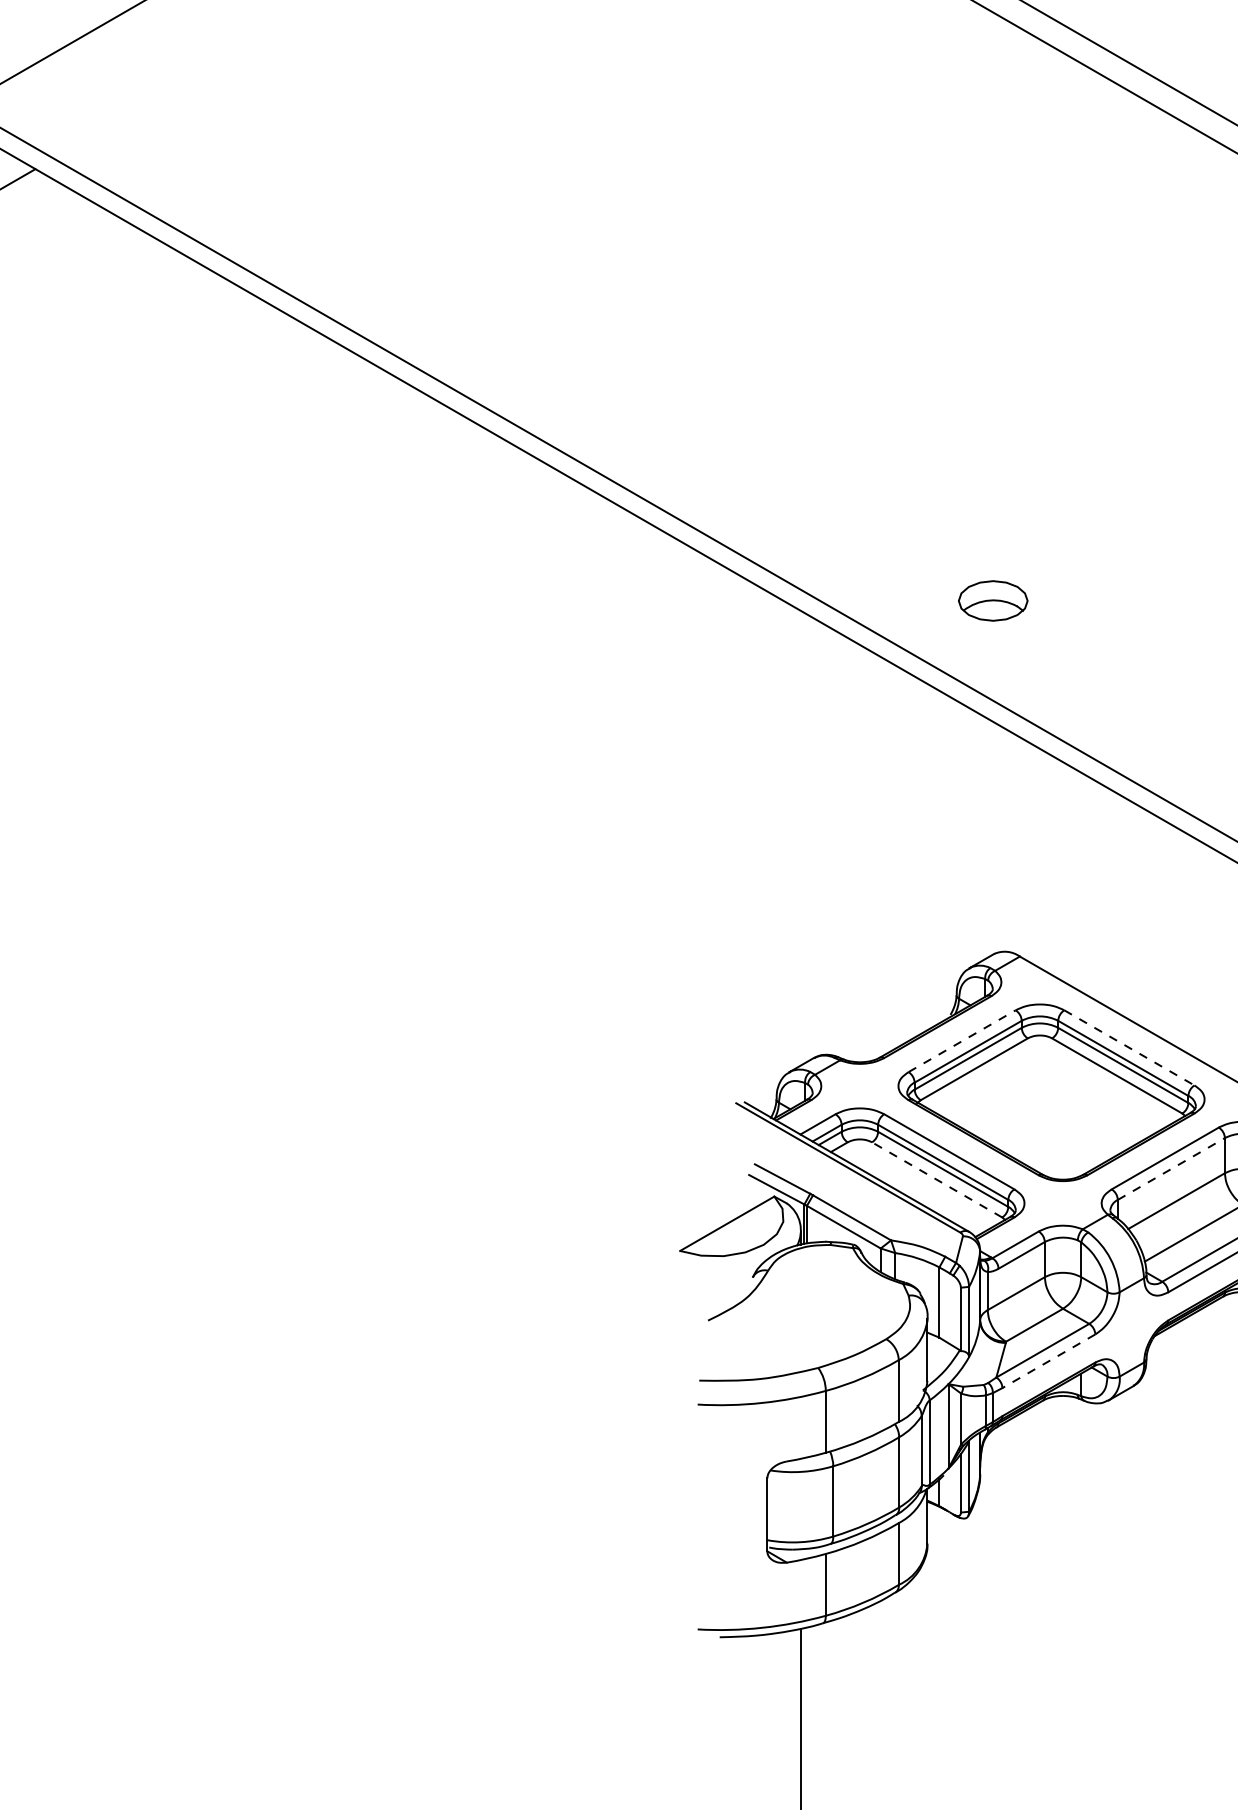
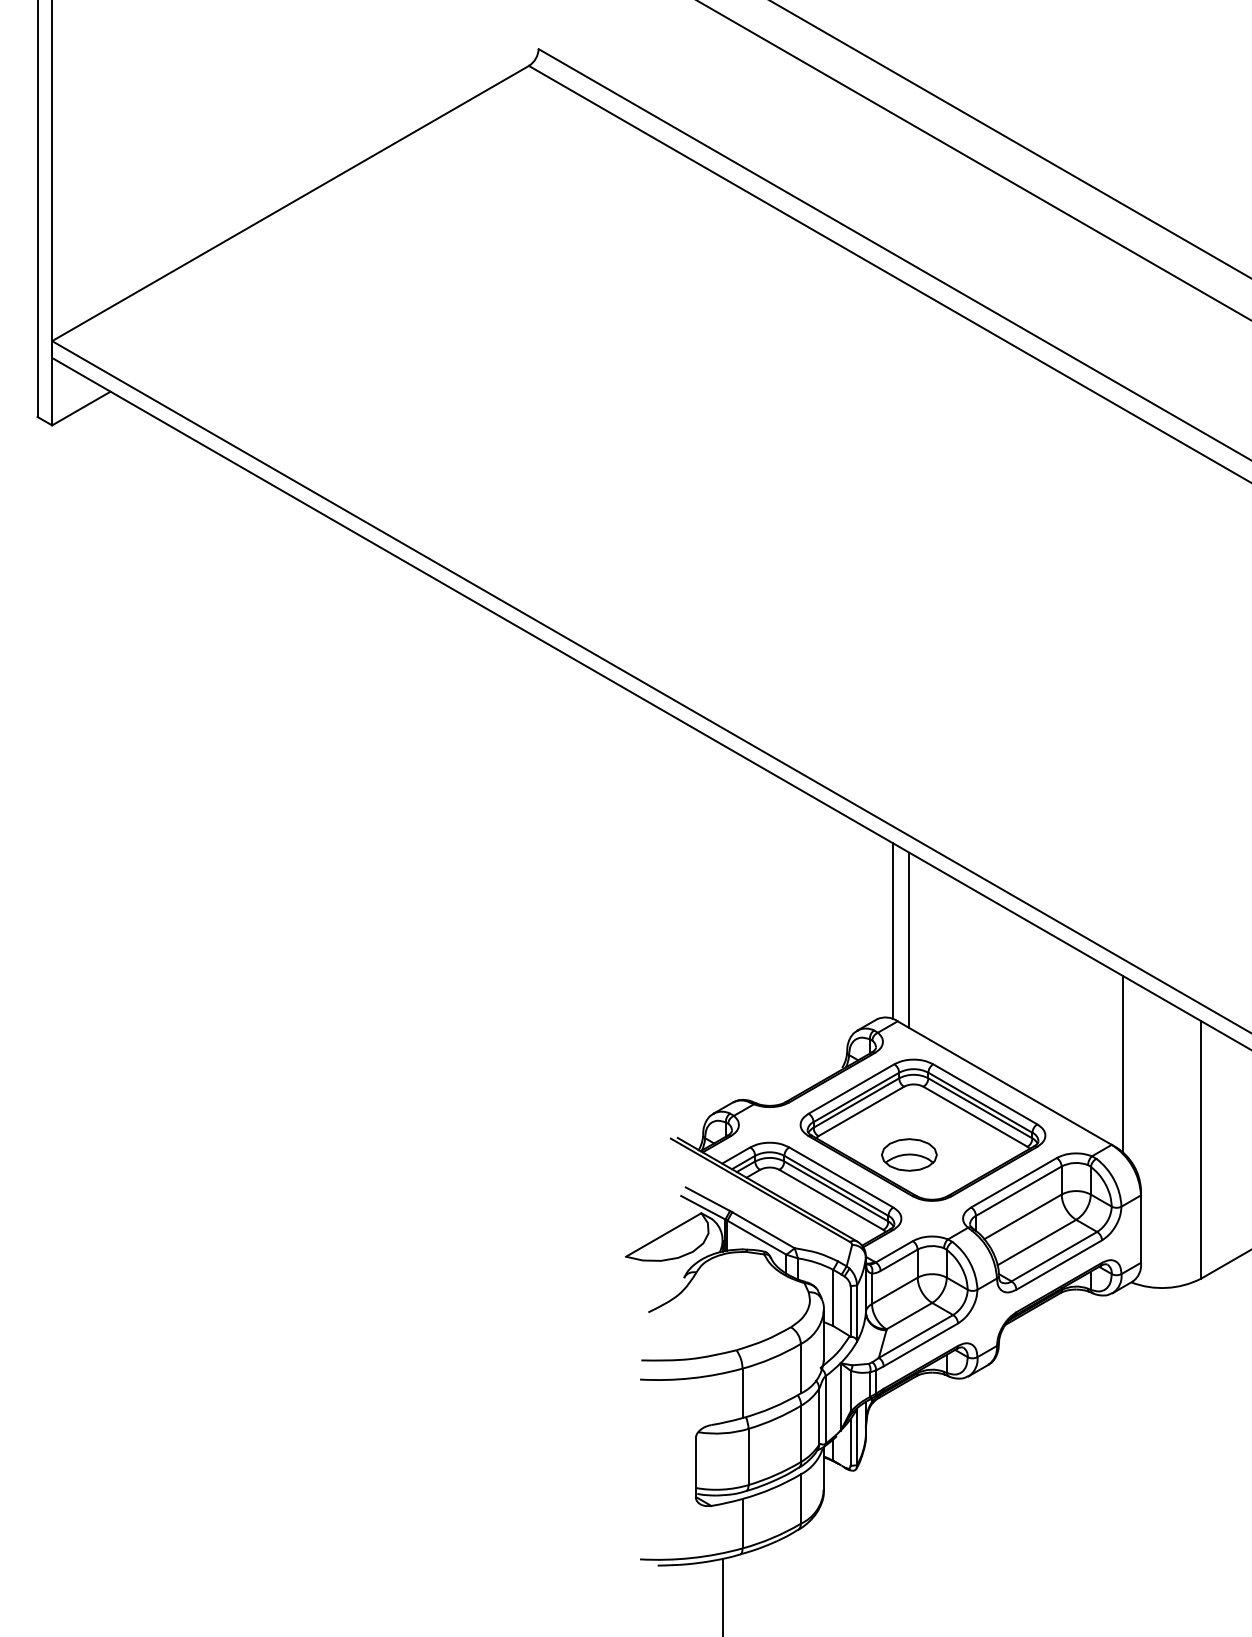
part: (993, 600) -> (909, 1154), moved
line: (1014, 844) -> (893, 931), added
line: (1034, 855) -> (909, 940), added
line: (962, 1040) -> (851, 1088), dashed -> solid
line: (1129, 1048) -> (985, 1094), dashed -> solid
line: (1172, 1168) -> (1019, 1190), dashed -> solid
line: (937, 1179) -> (831, 1199), dashed -> solid
line: (1048, 1360) -> (920, 1344), dashed -> solid

